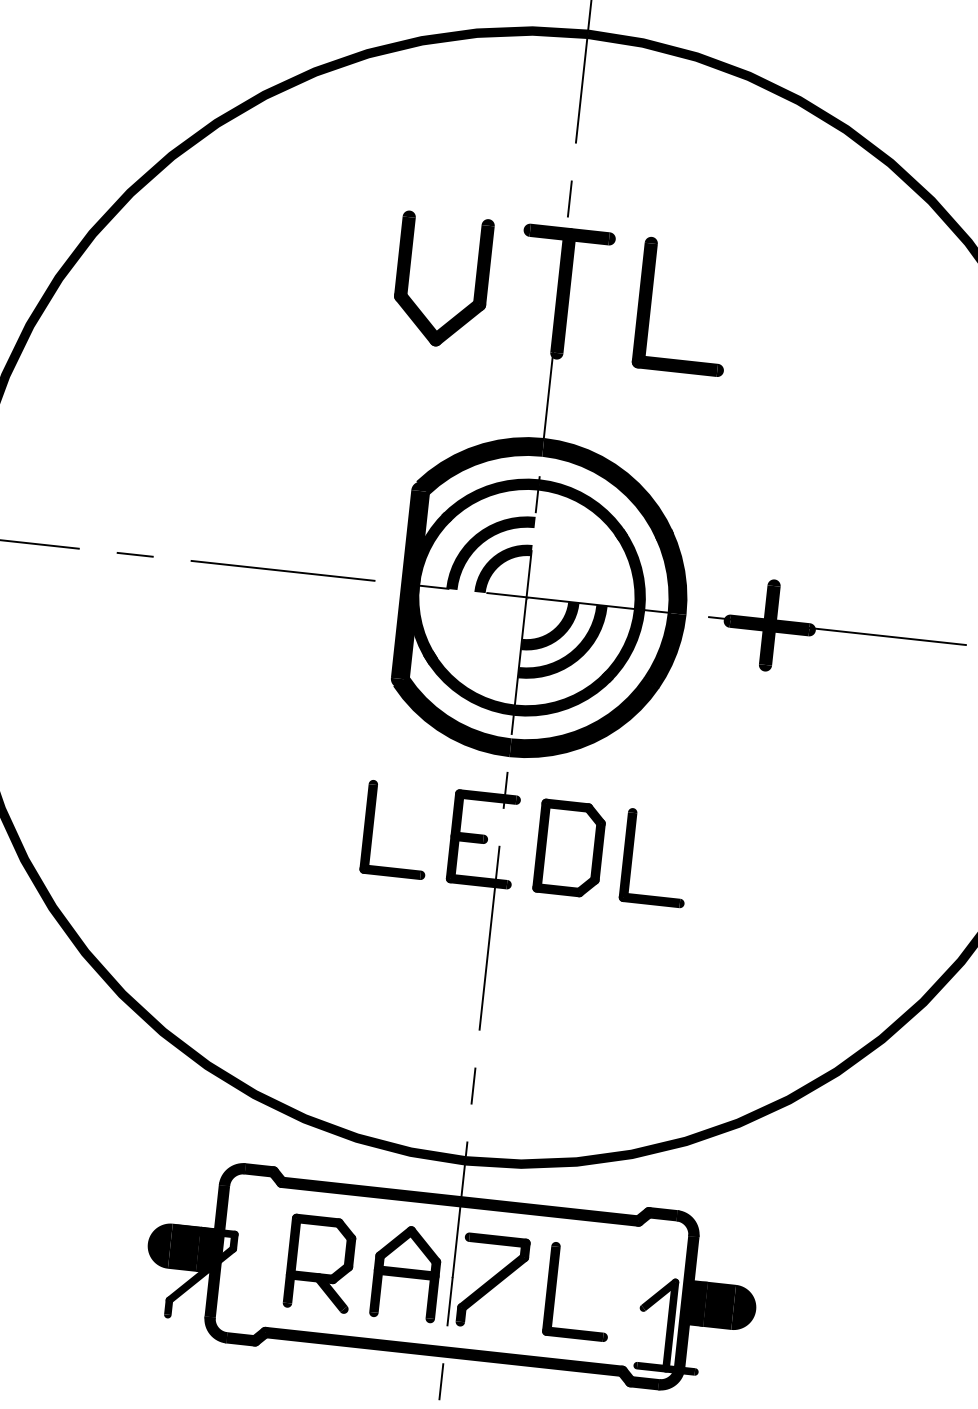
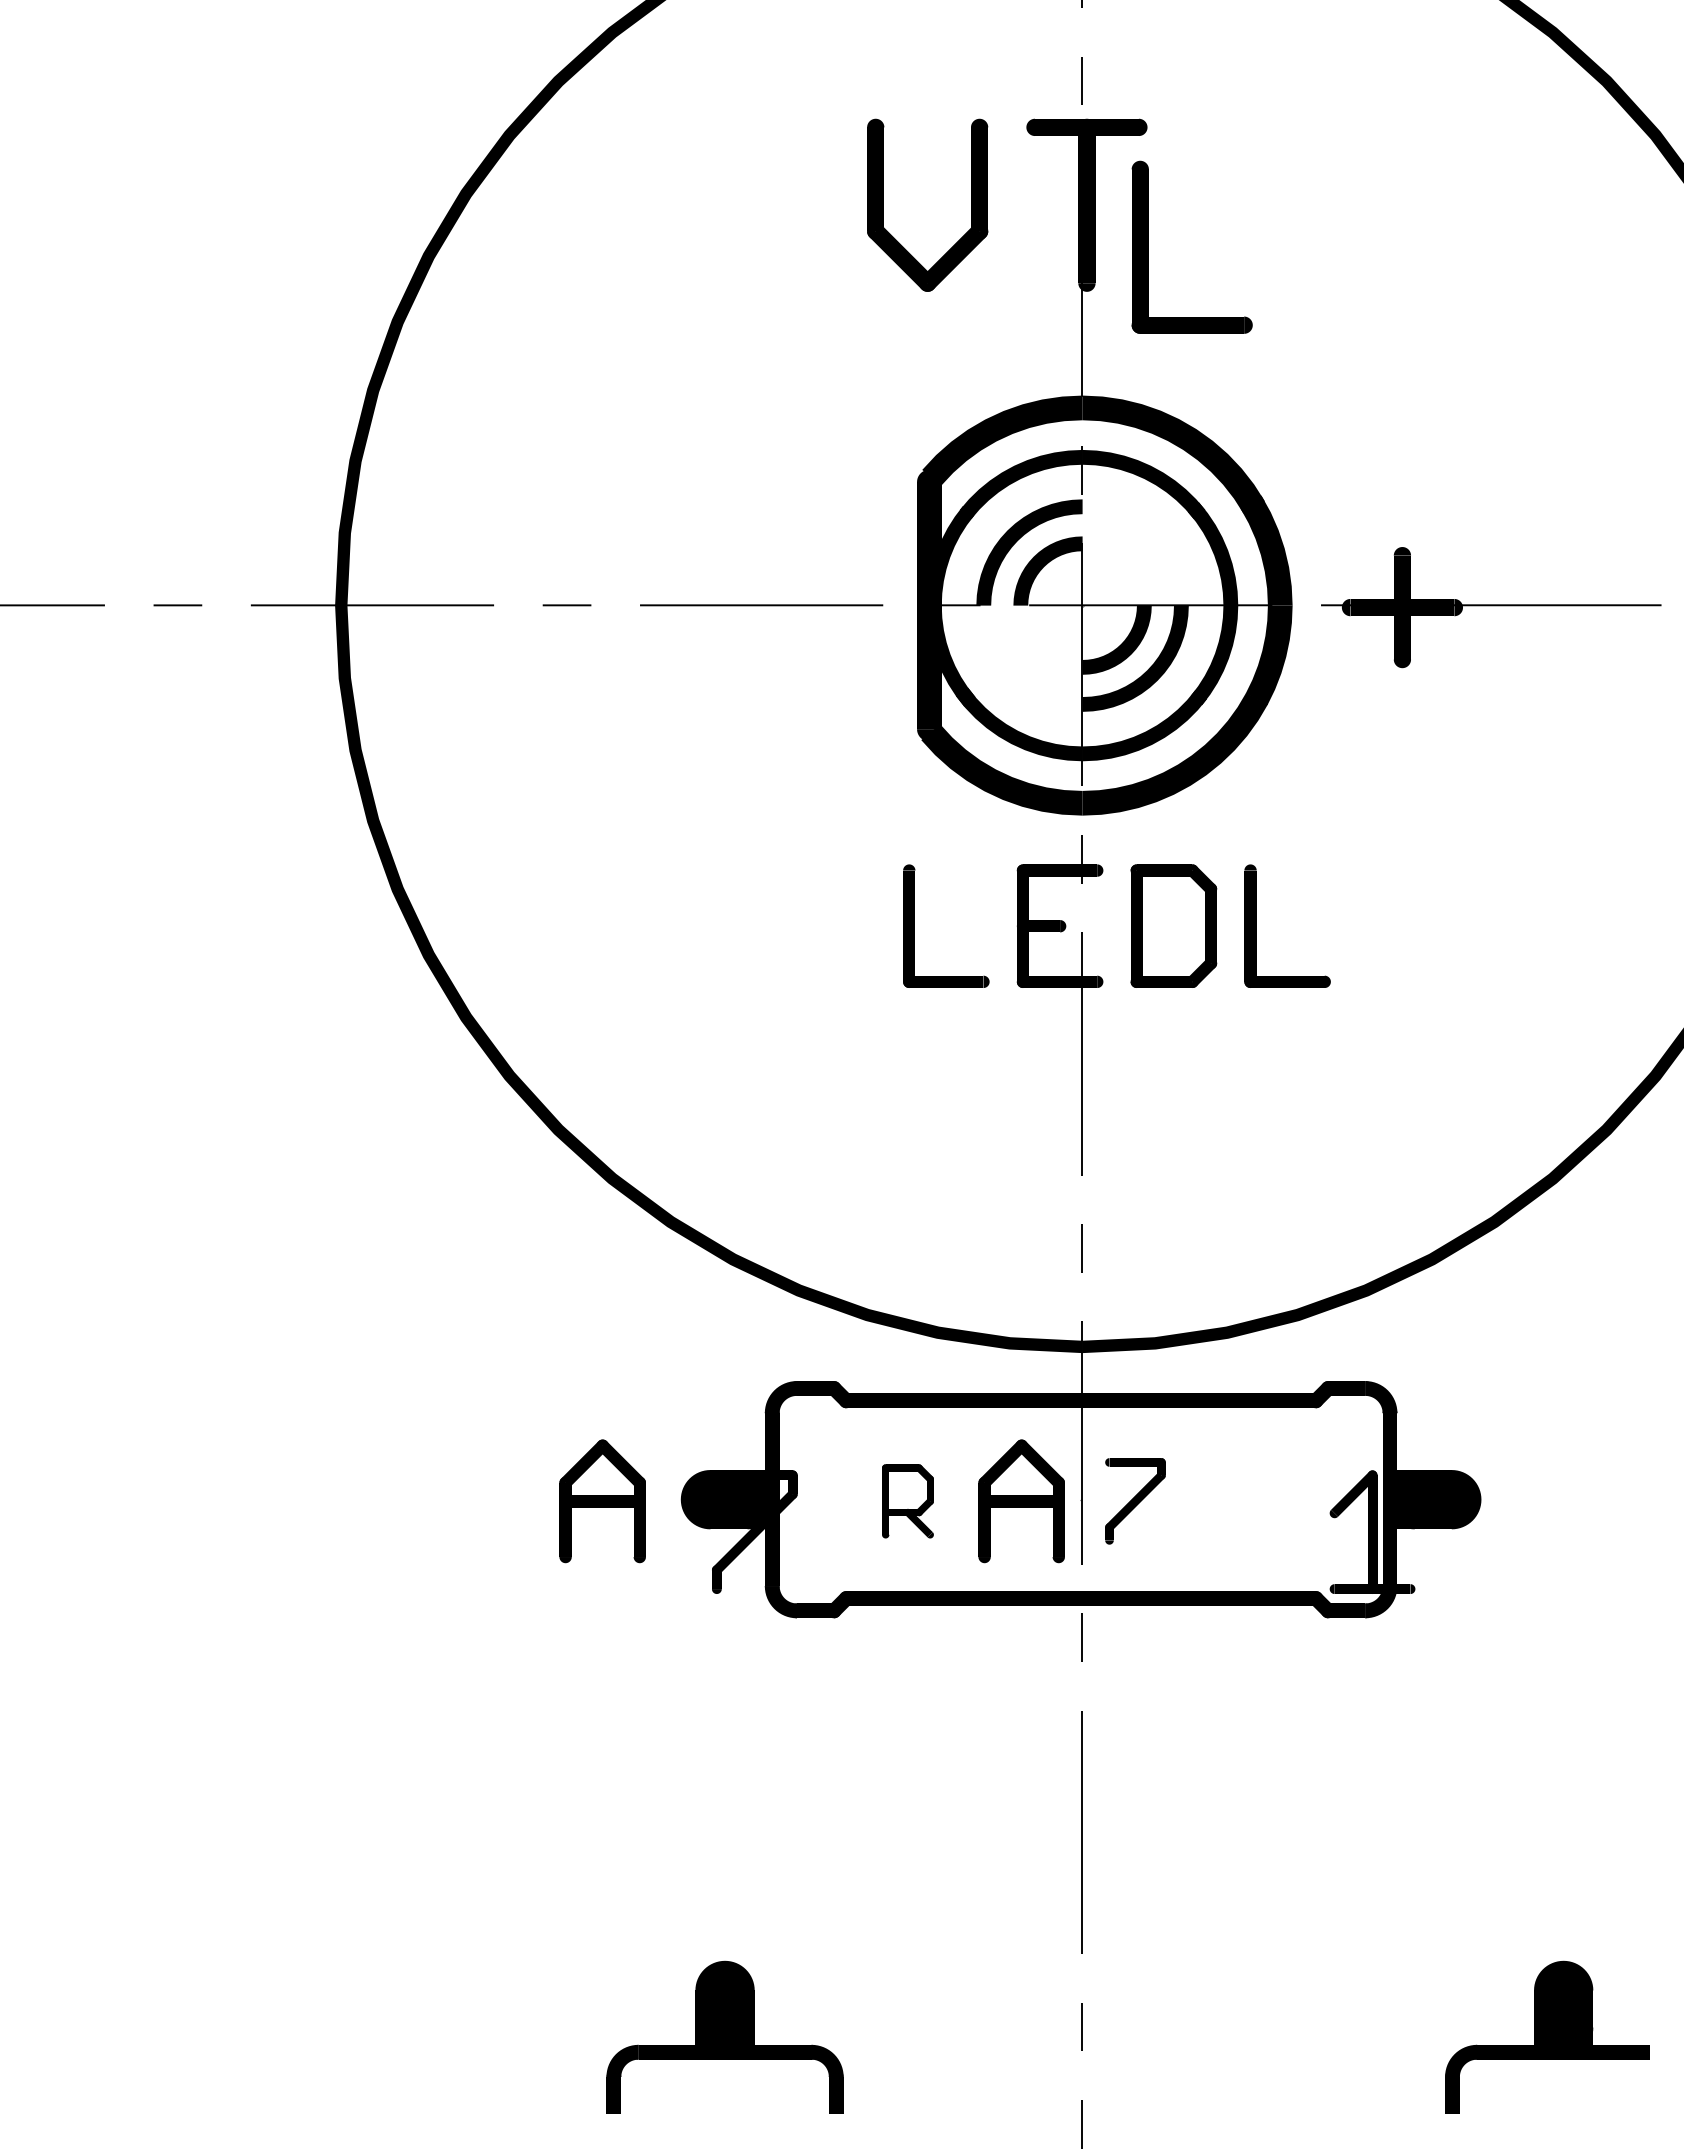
part: (651, 302) -> (1148, 246), moved
part: (88, 1238) -> (602, 1501), added
part: (319, 1263) -> (907, 1501), size x0.6
part: (493, 1282) -> (1135, 1501), size x0.7
part: (555, 1289) -> (1217, 1501), removed

